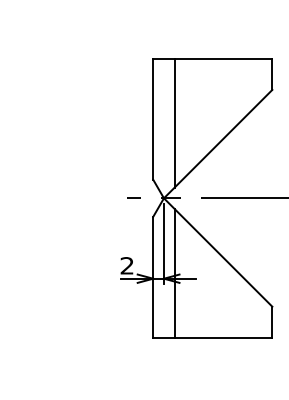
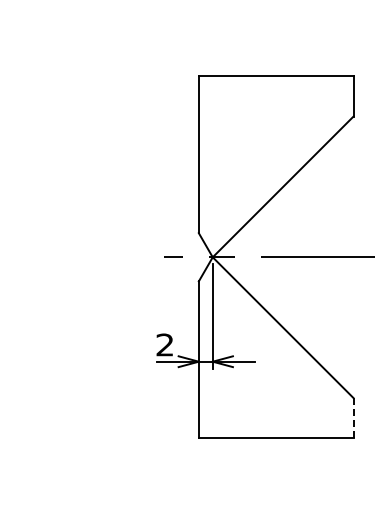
line: (174, 122) -> (226, 159), removed
line: (174, 273) -> (226, 354), removed
line: (272, 321) -> (353, 417), solid -> dashed

